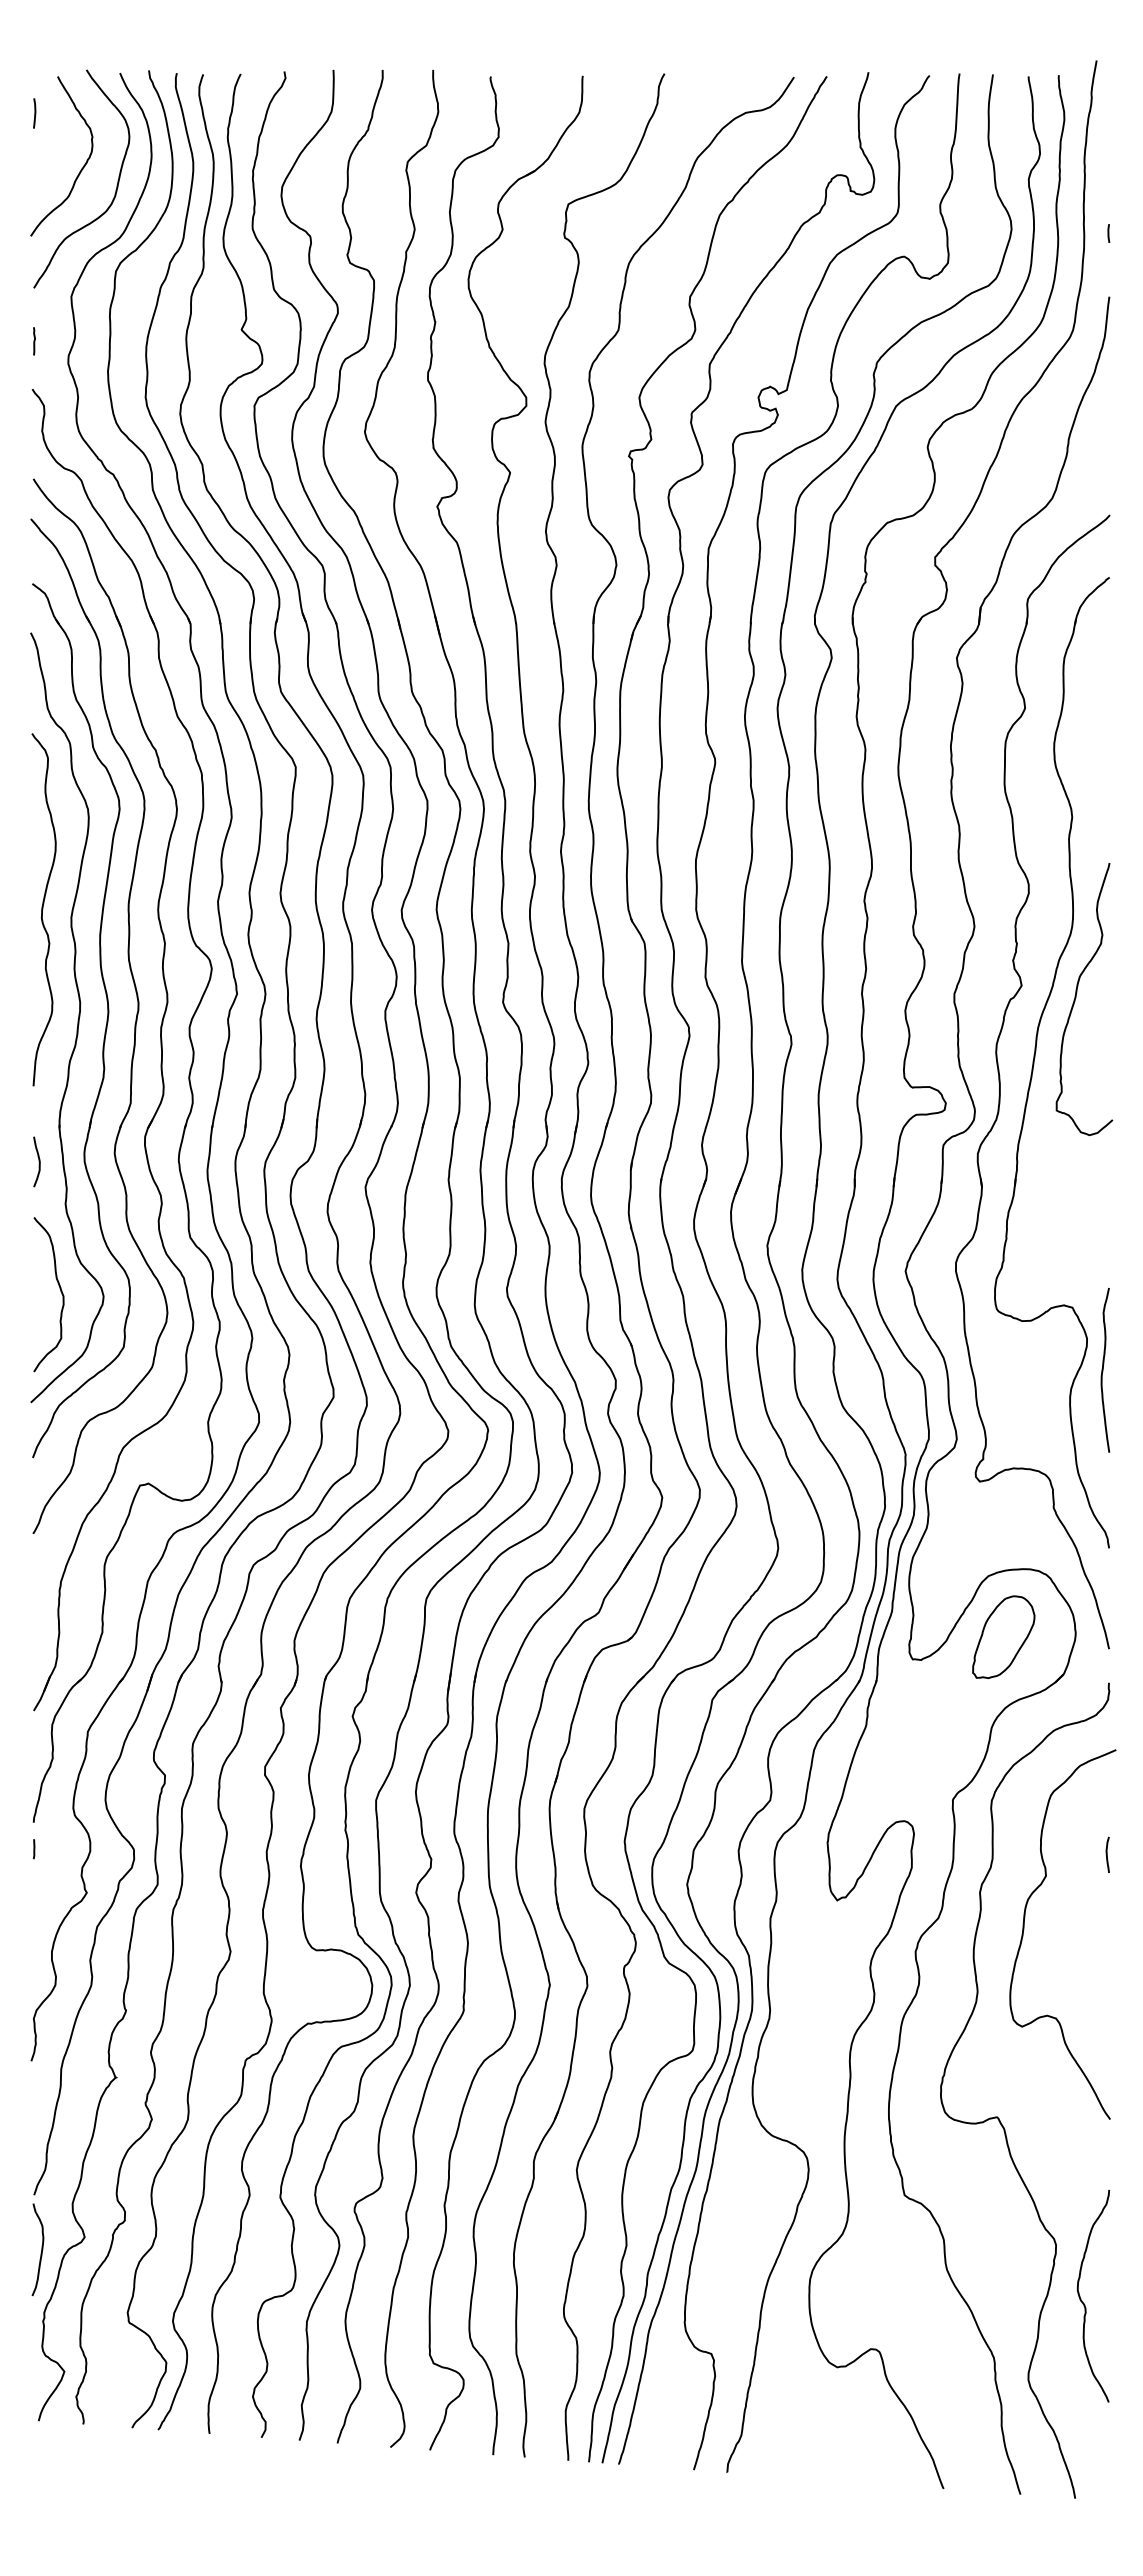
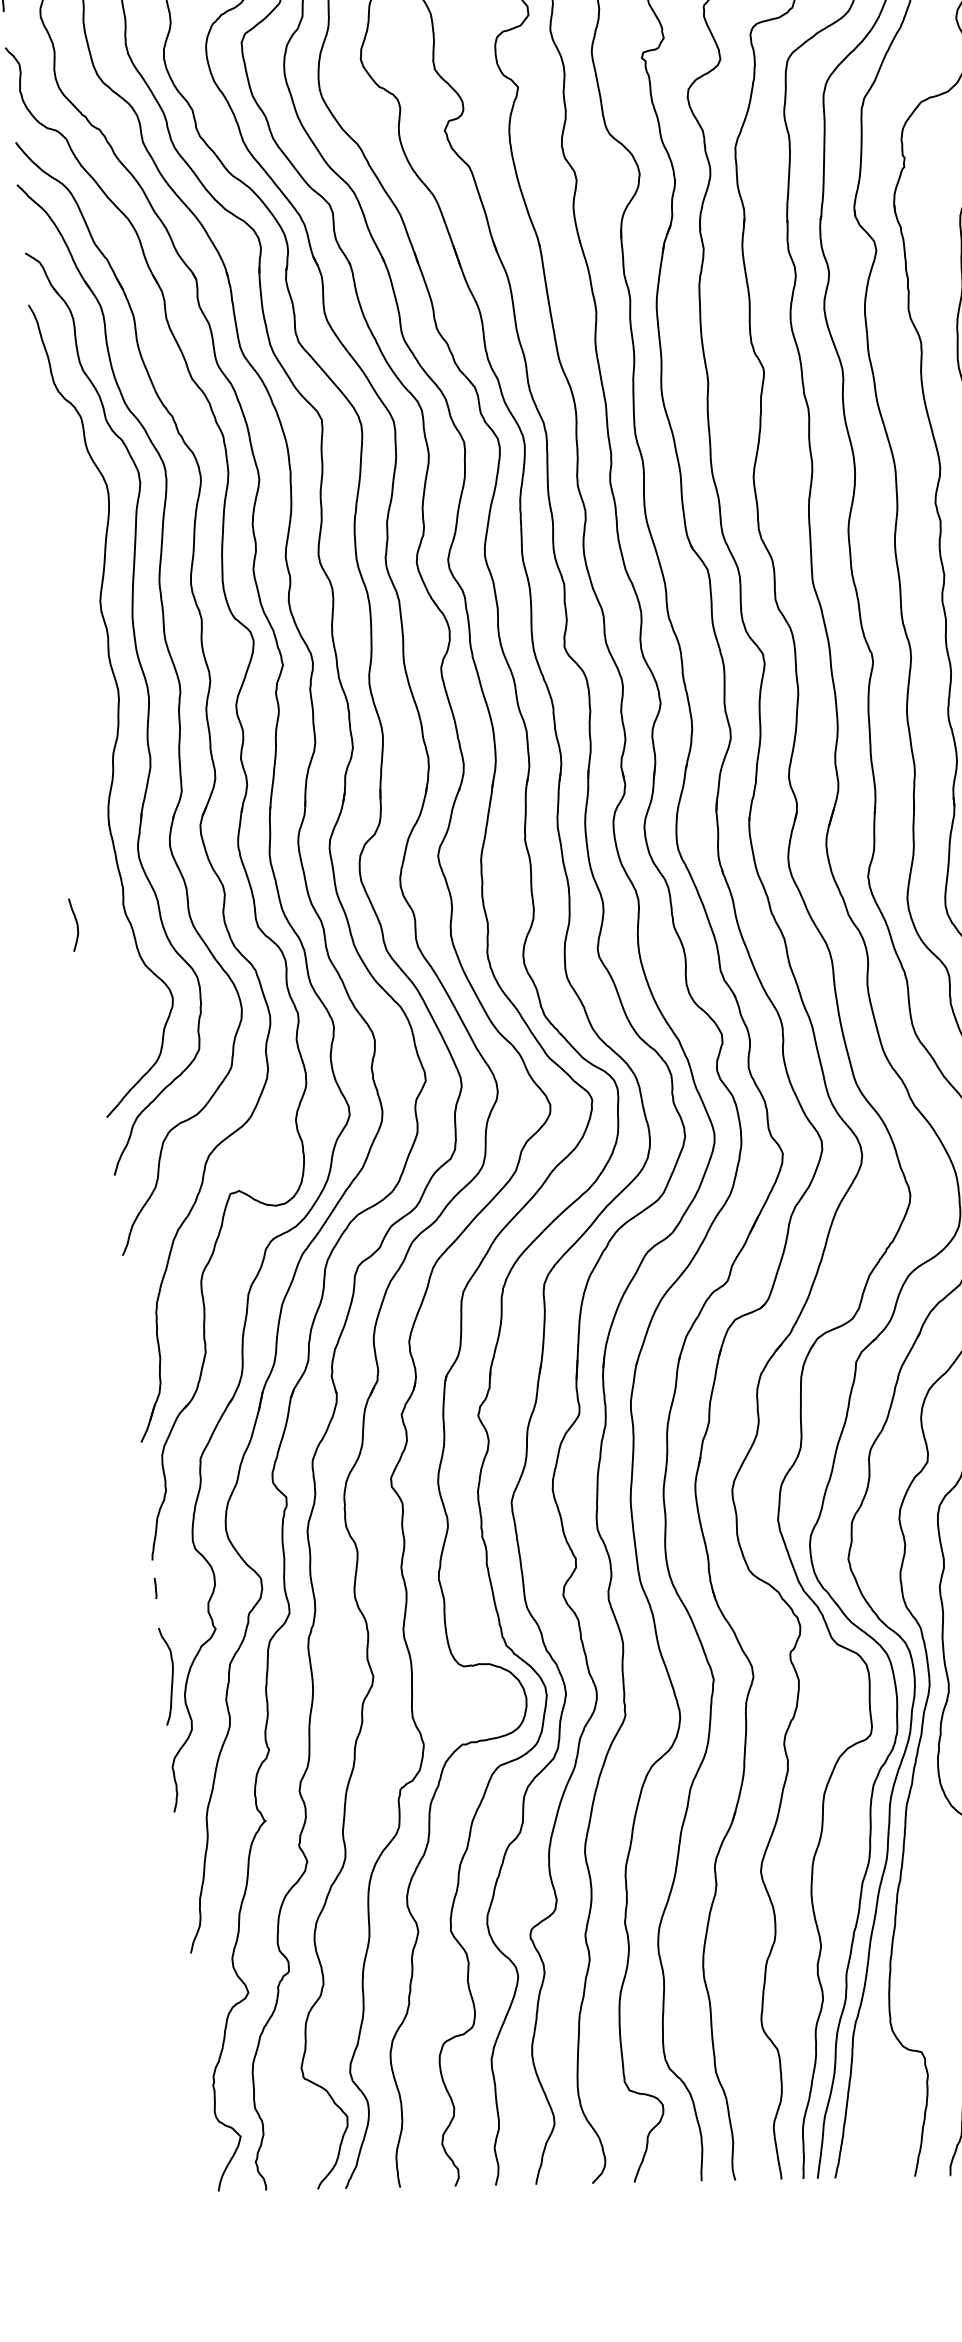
curve: (43, 909) -> (70, 595), removed
curve: (38, 1161) -> (76, 924), moved
curve: (60, 1291) -> (126, 997), removed
curve: (41, 2249) -> (171, 1675), moved

